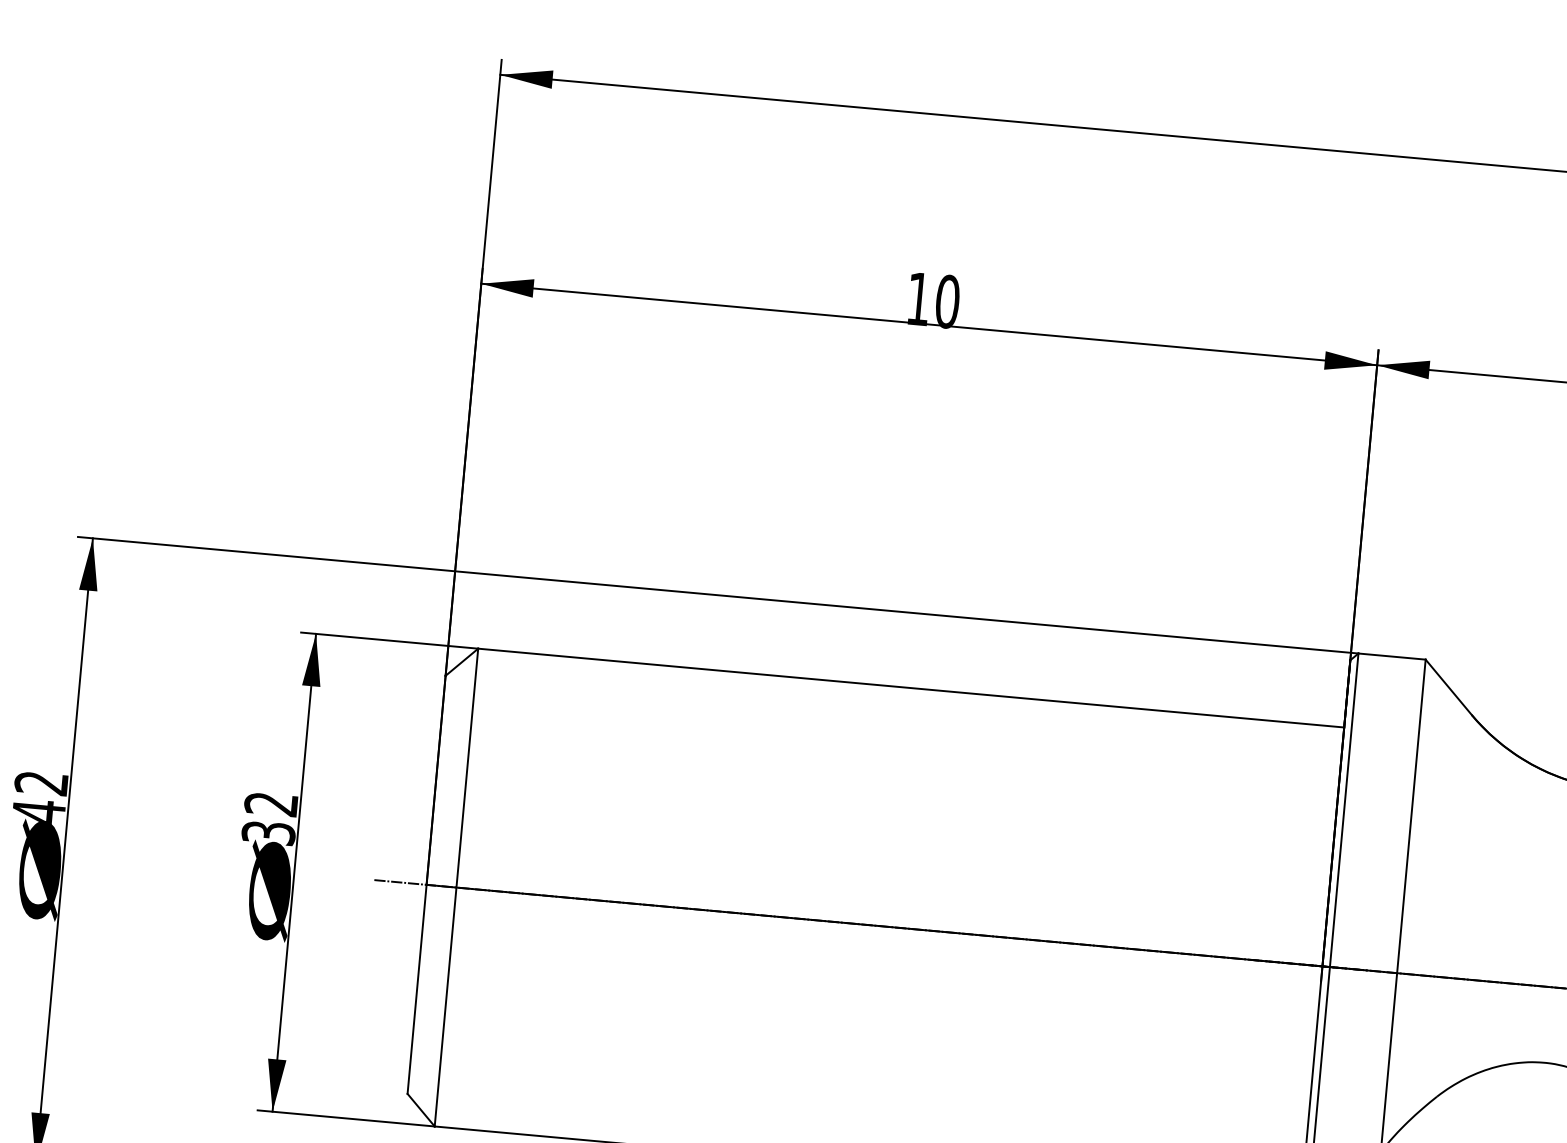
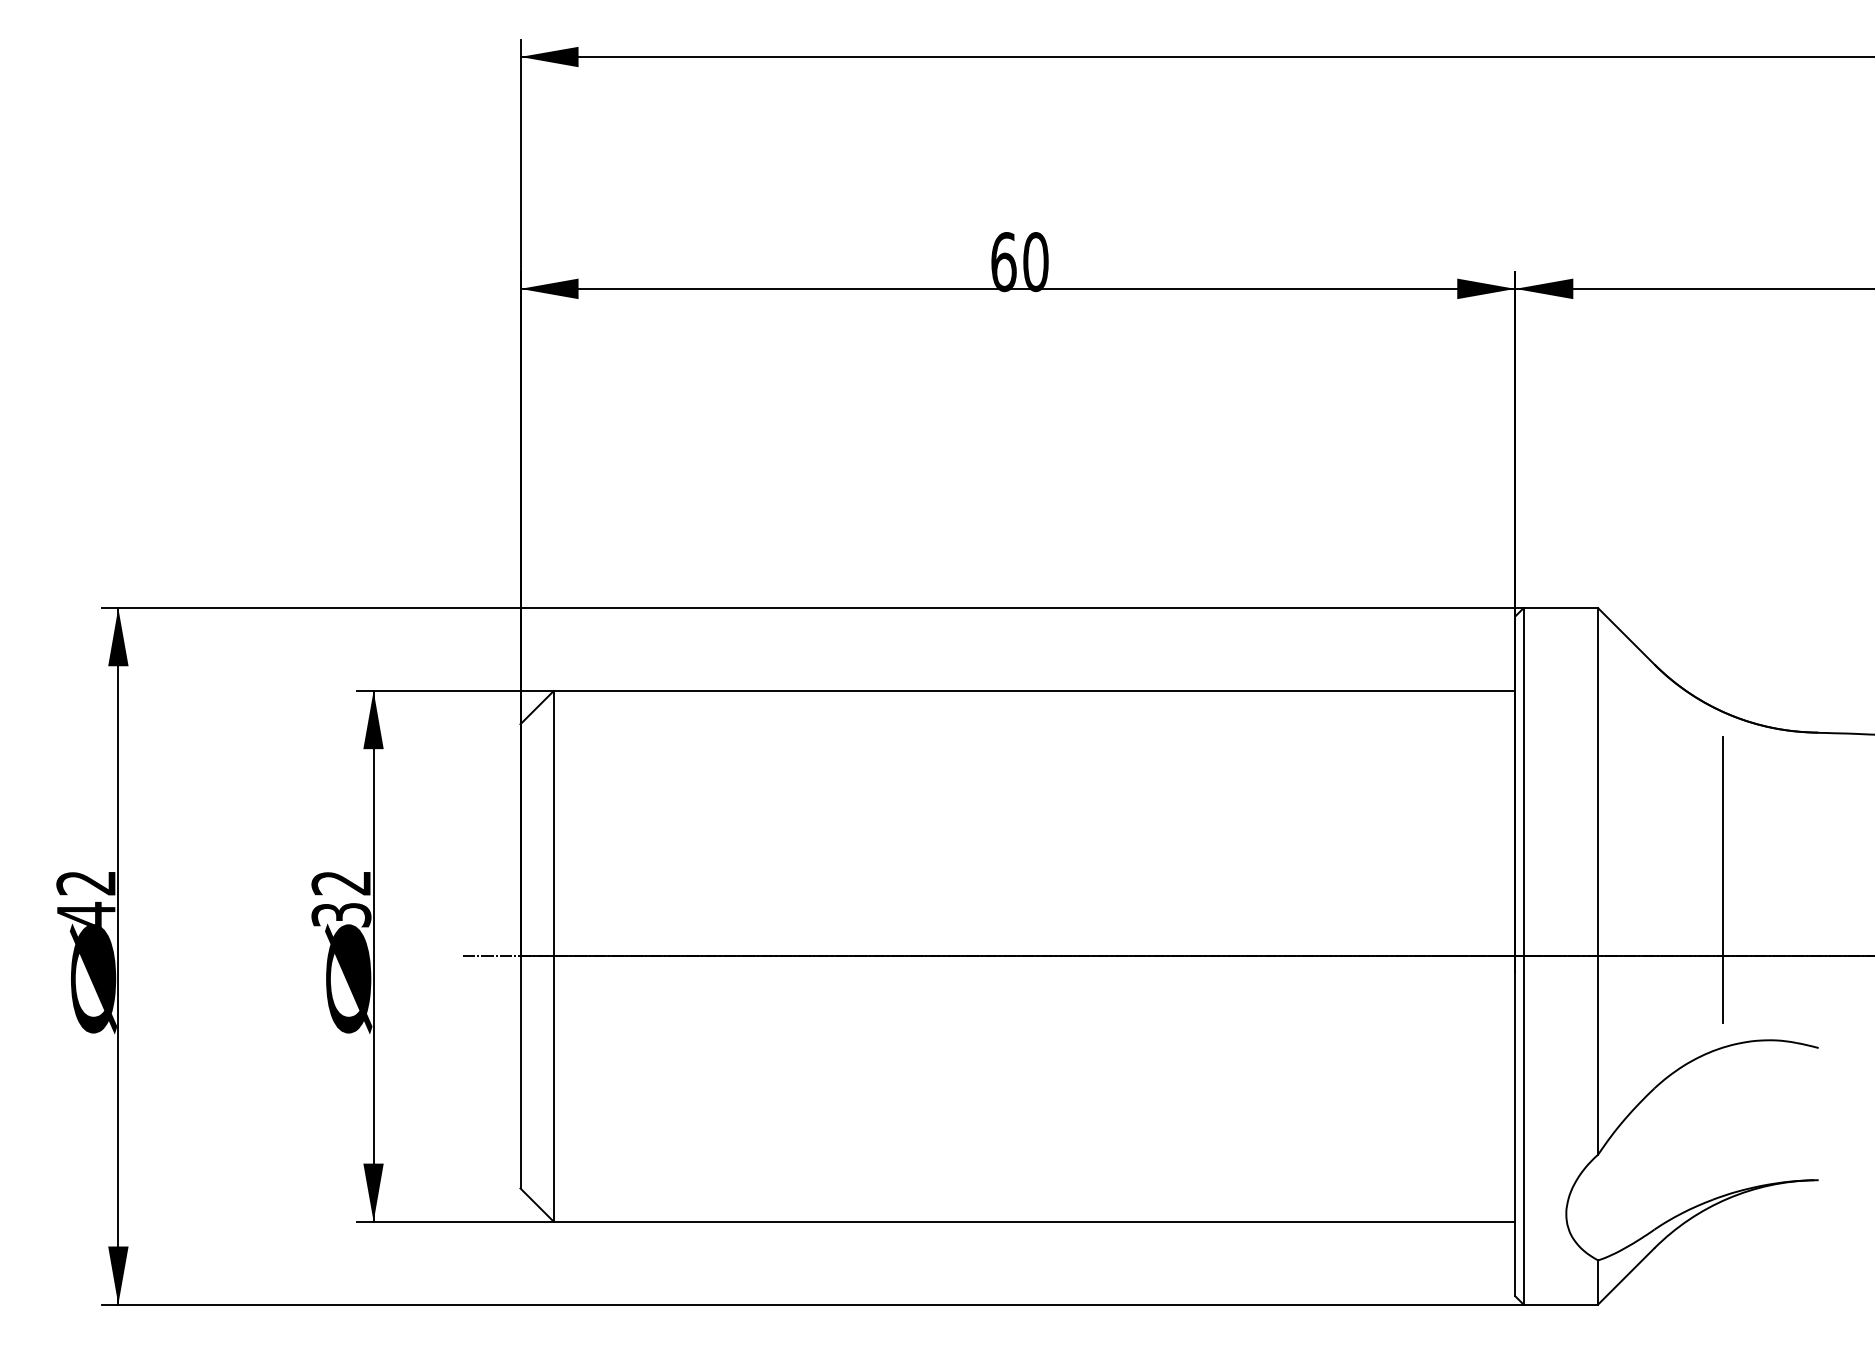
text: (918, 299) -> (1003, 262), 10 -> 60
line: (1515, 914) -> (1722, 879), added

